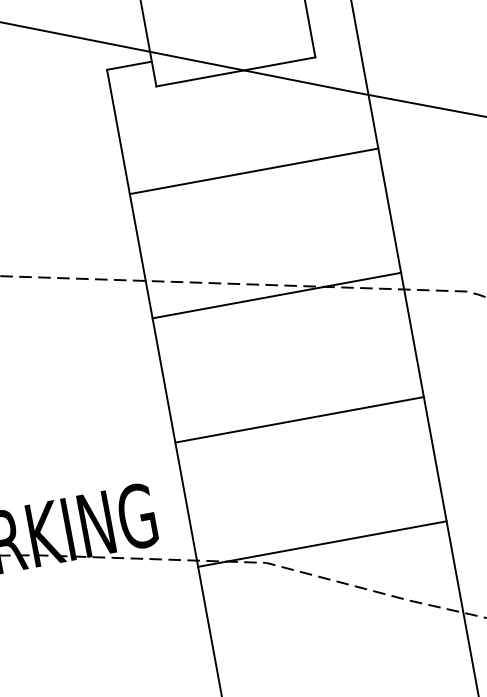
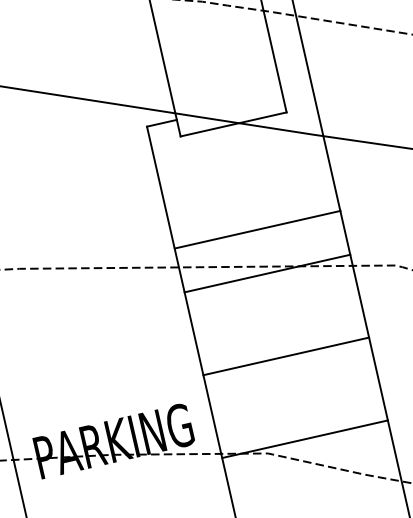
line: (253, 170) -> (257, 229), moved

